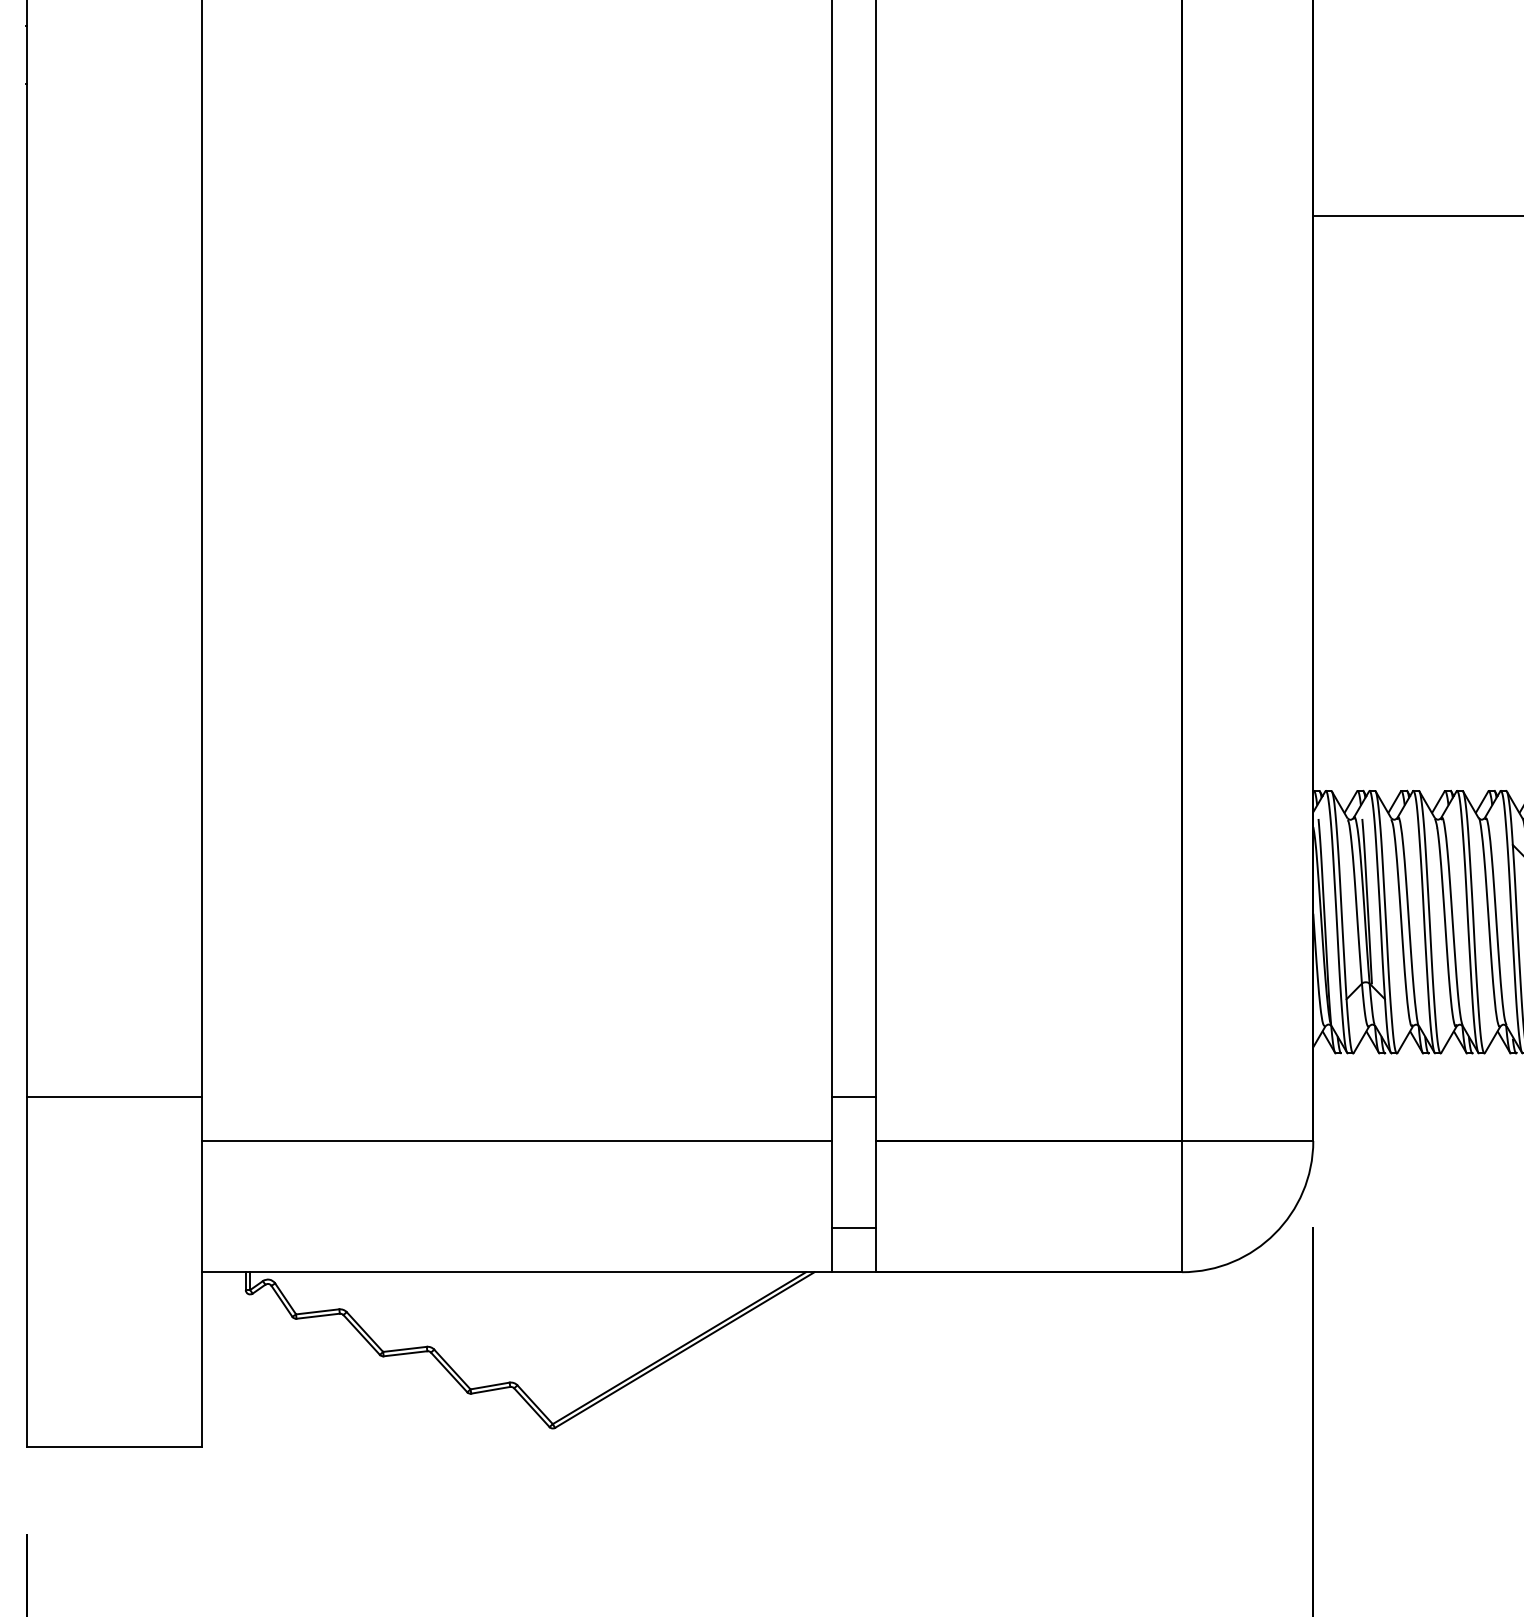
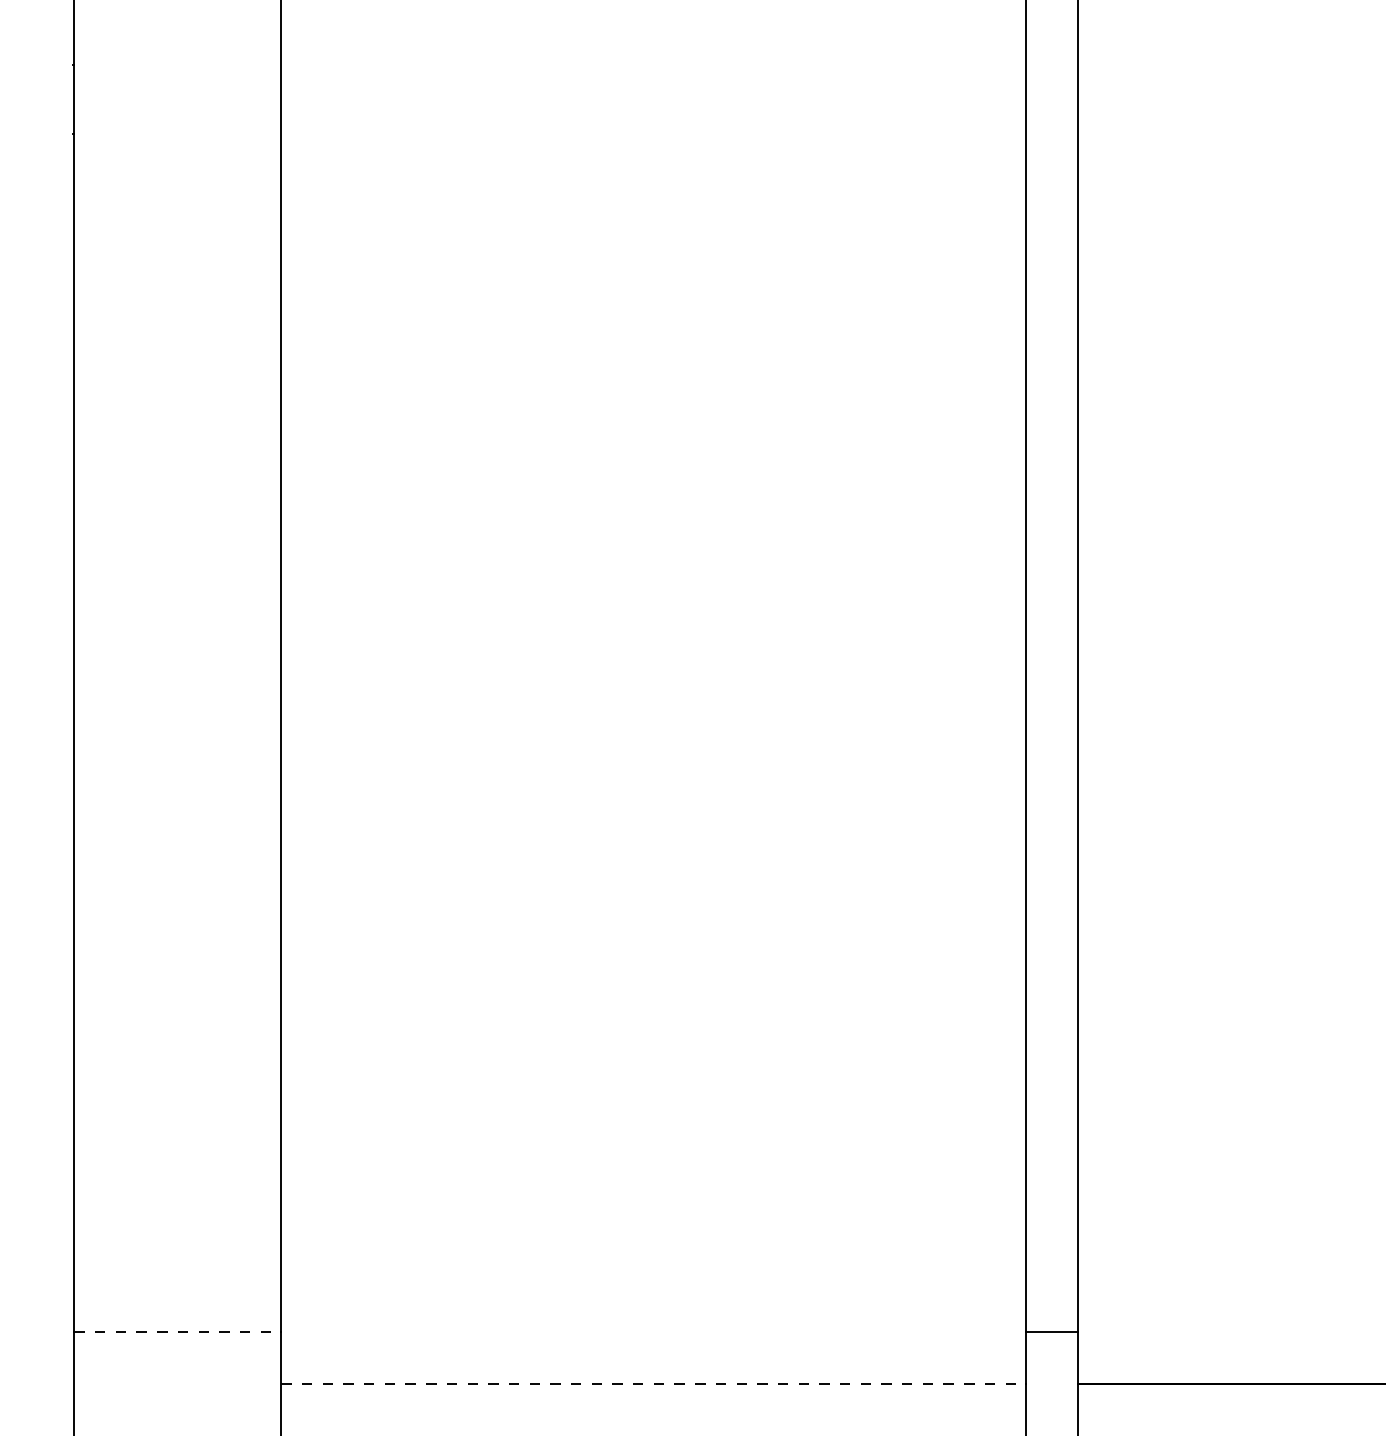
line: (115, 1097) -> (178, 1332), solid -> dashed
line: (517, 1140) -> (654, 1383), solid -> dashed

